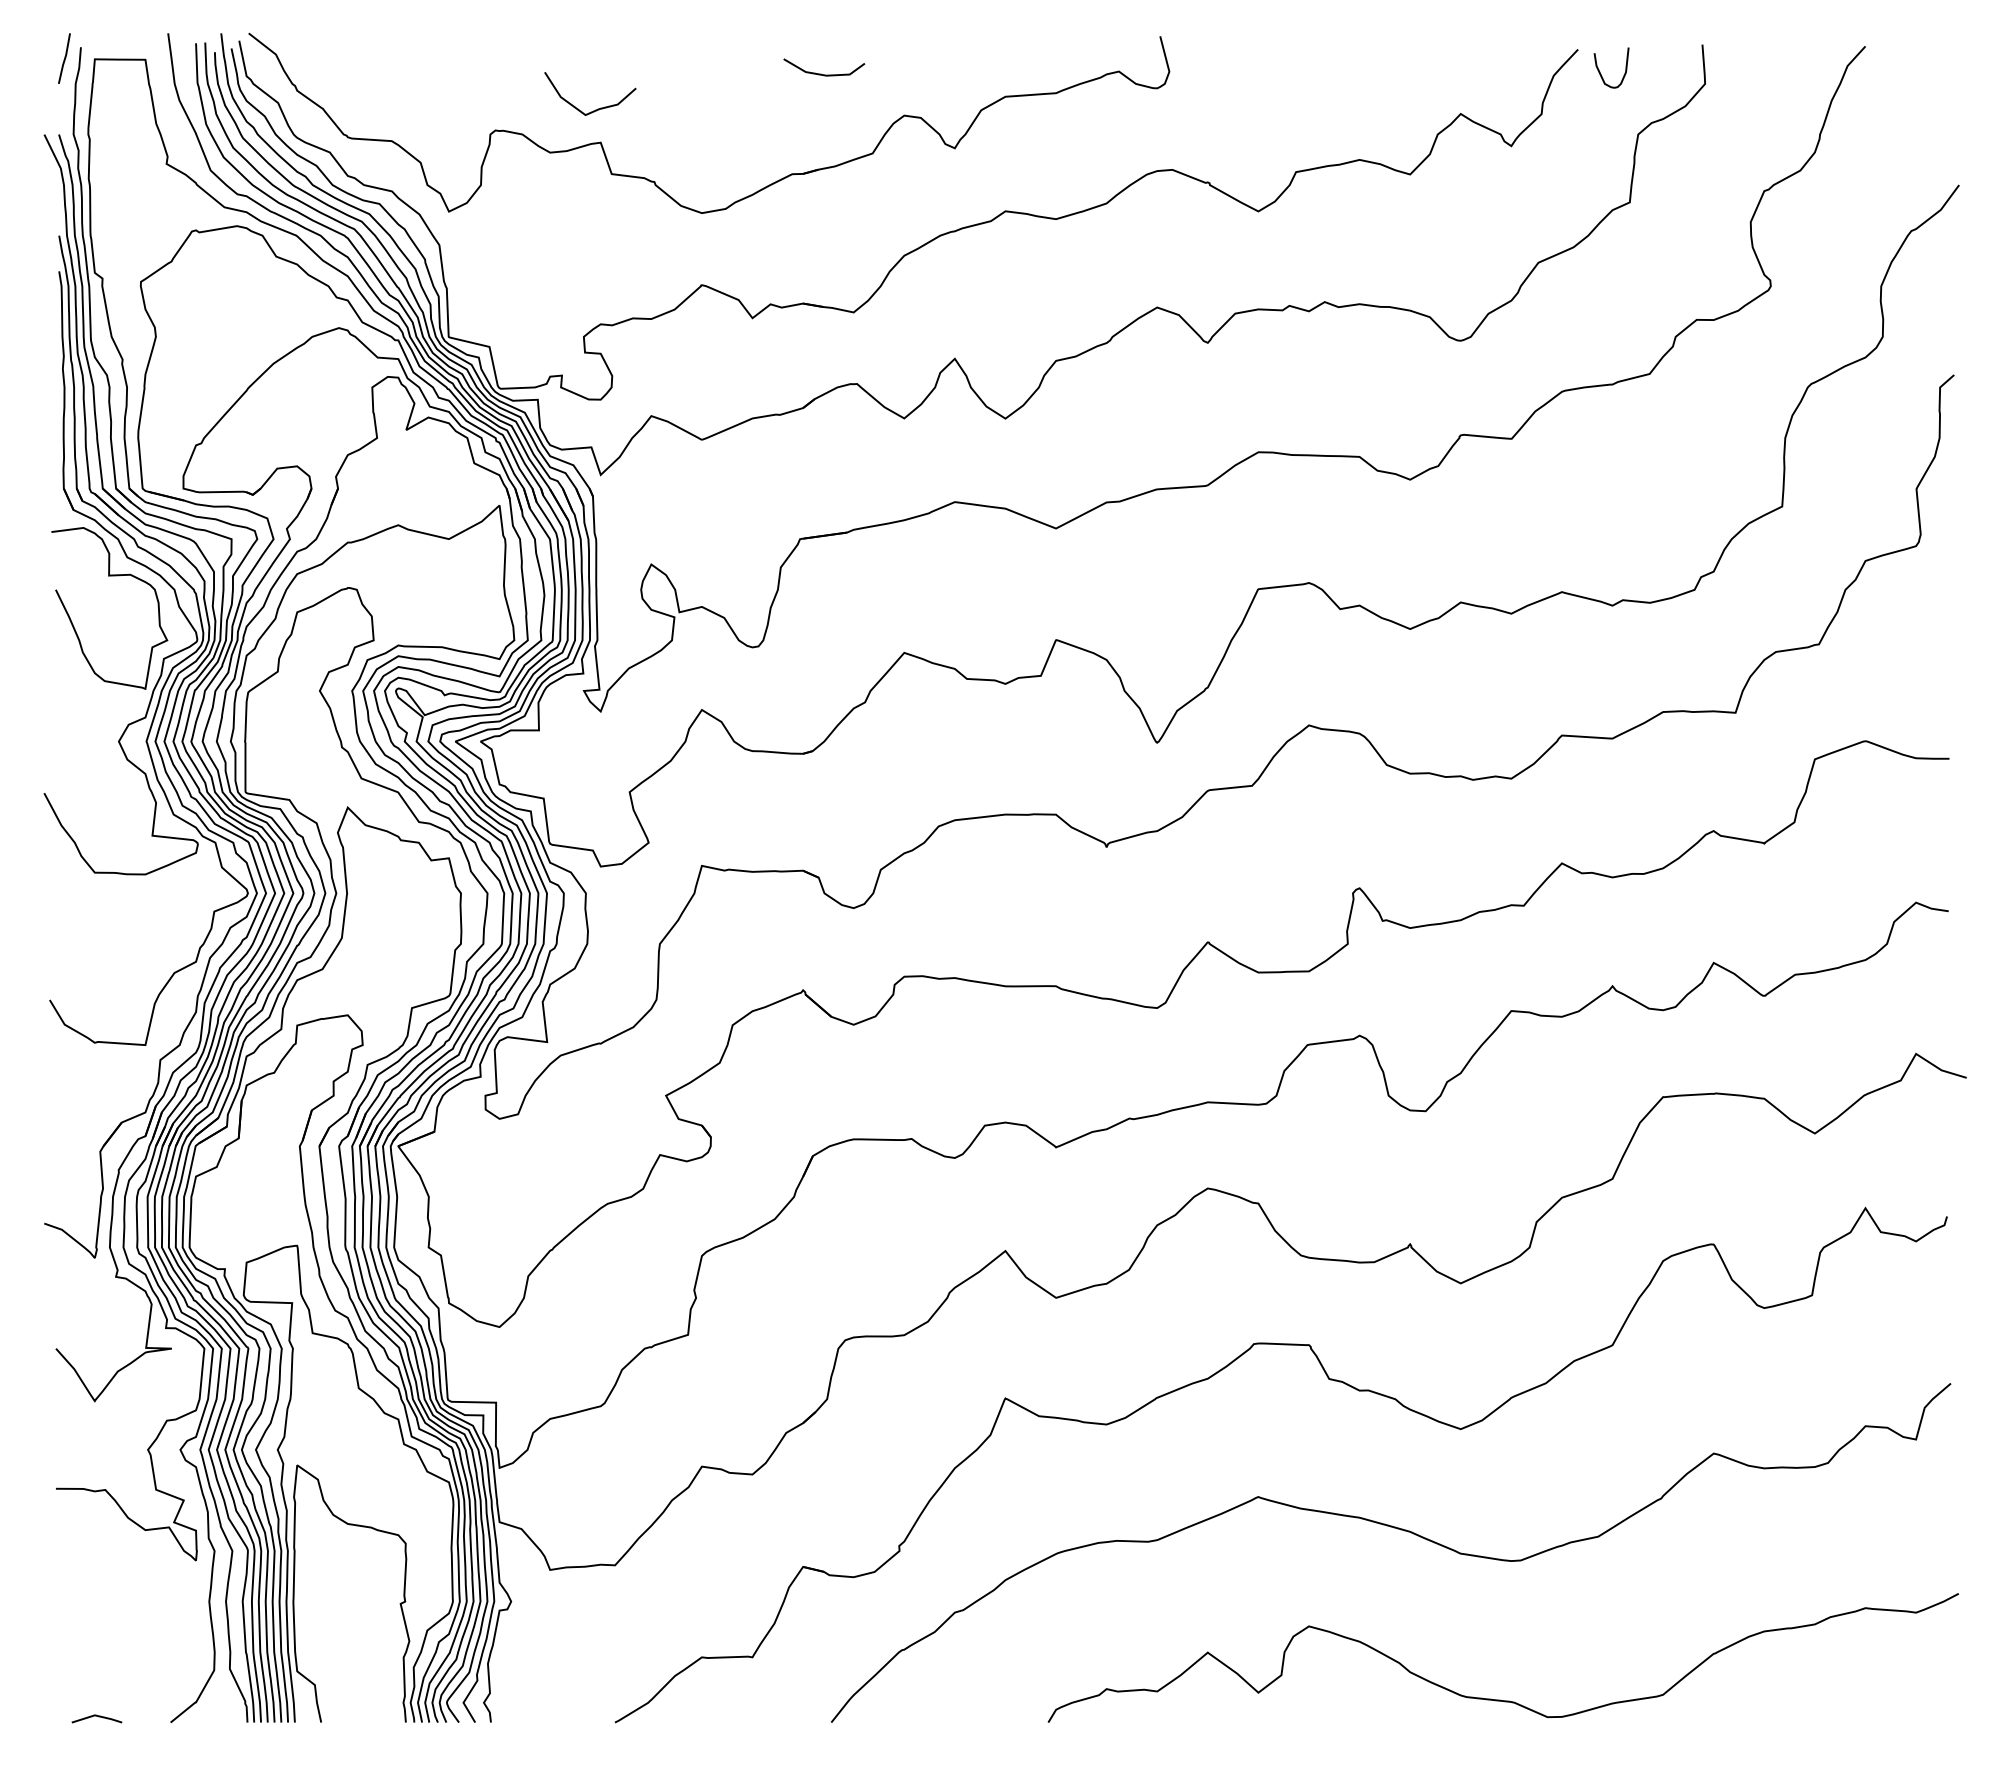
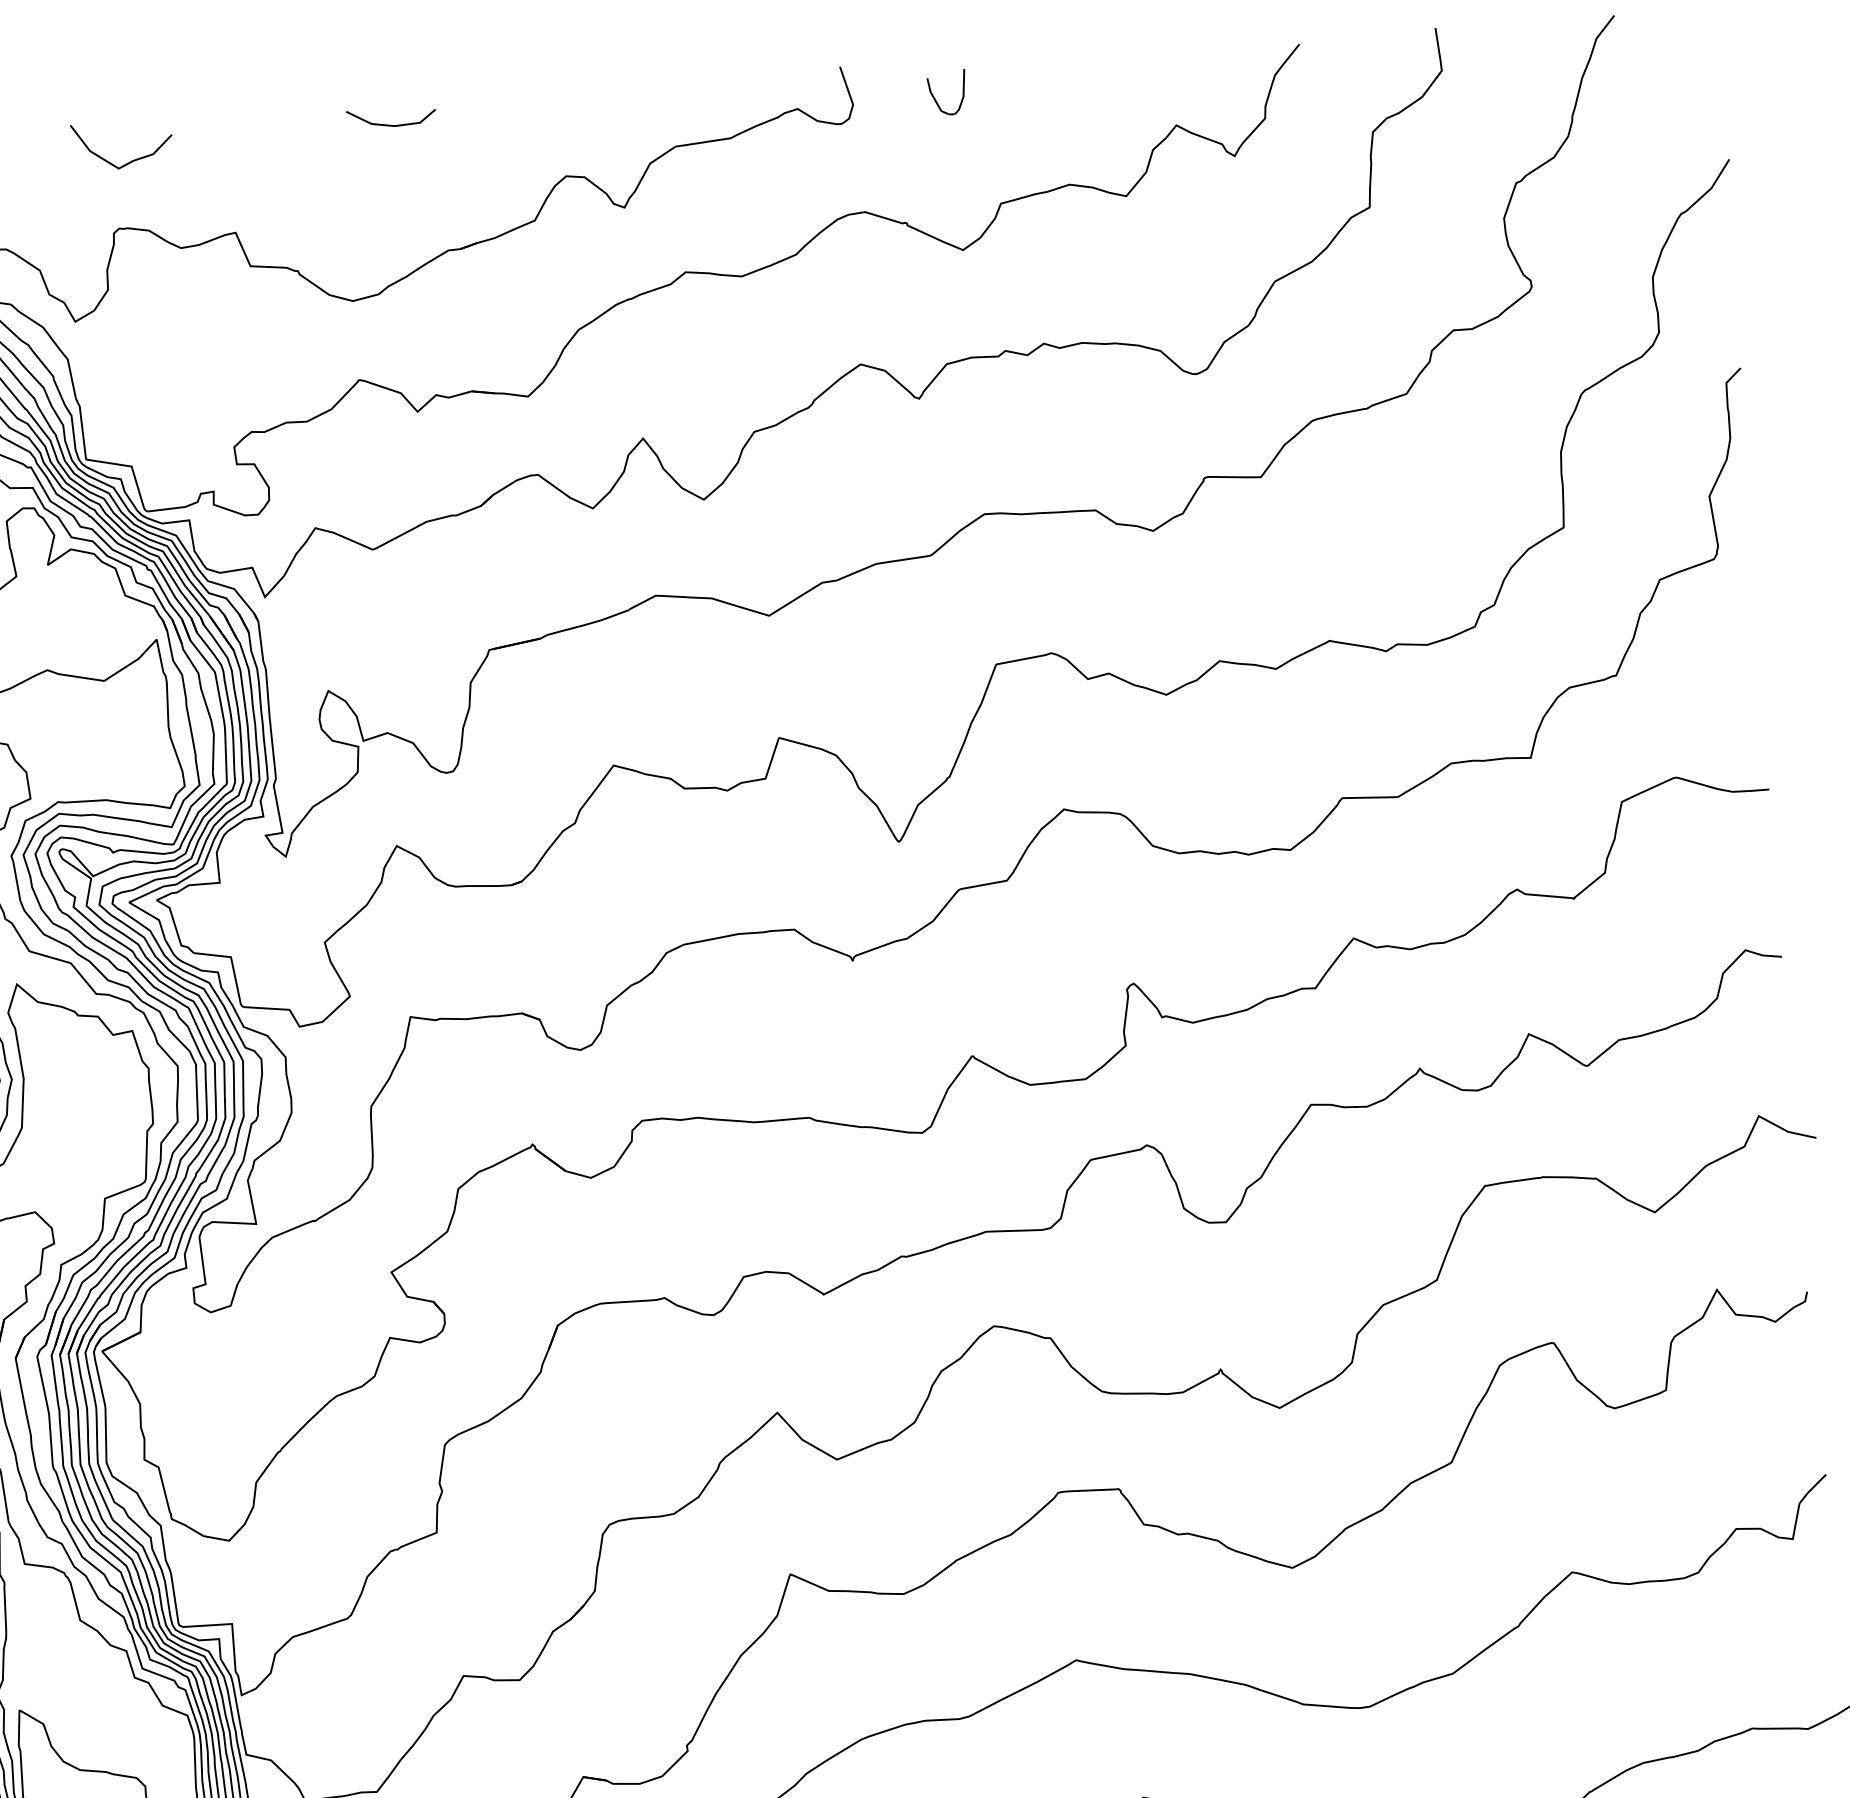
curve: (1600, 71) -> (935, 97), moved
line: (821, 73) -> (388, 124), moved
curve: (597, 108) -> (131, 160), moved

